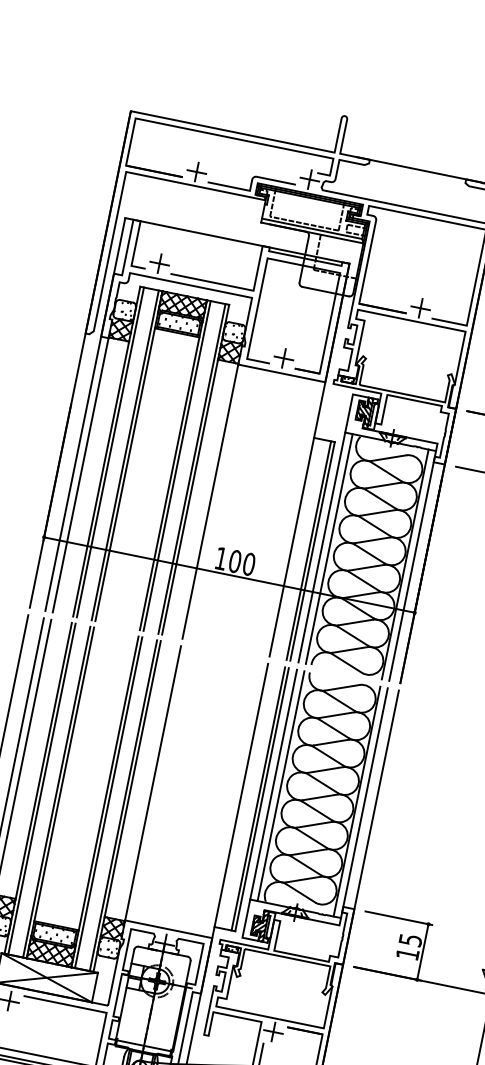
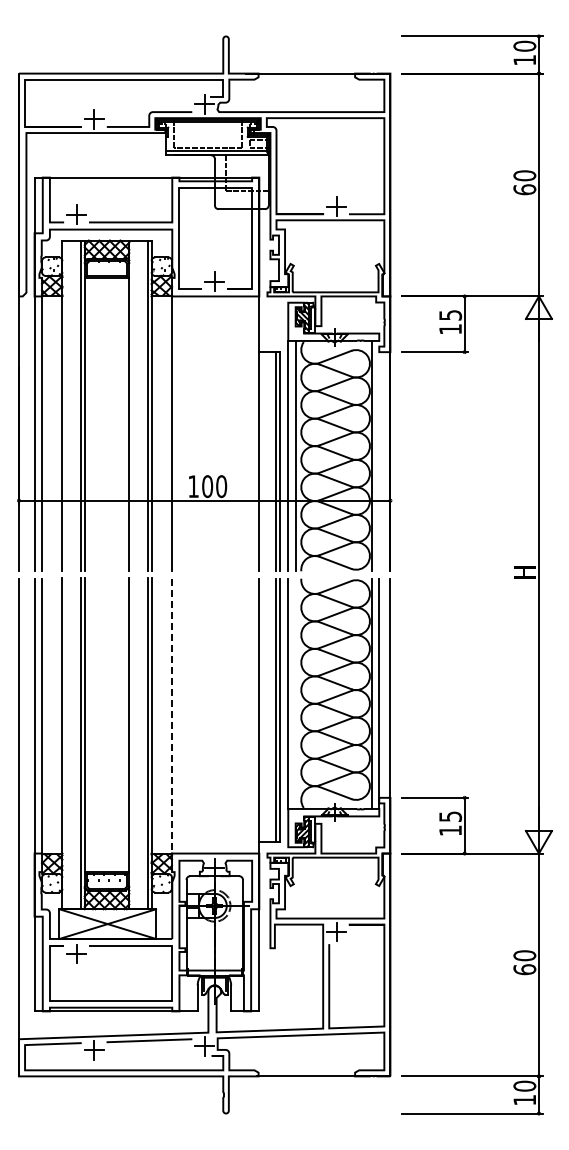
line: (110, 451) -> (66, 405), removed
line: (177, 465) -> (133, 405), removed
line: (413, 565) -> (379, 455), removed
line: (153, 783) -> (172, 716), solid -> dashed
line: (280, 785) -> (295, 693), removed
line: (42, 789) -> (66, 743), removed
line: (109, 802) -> (133, 743), removed

